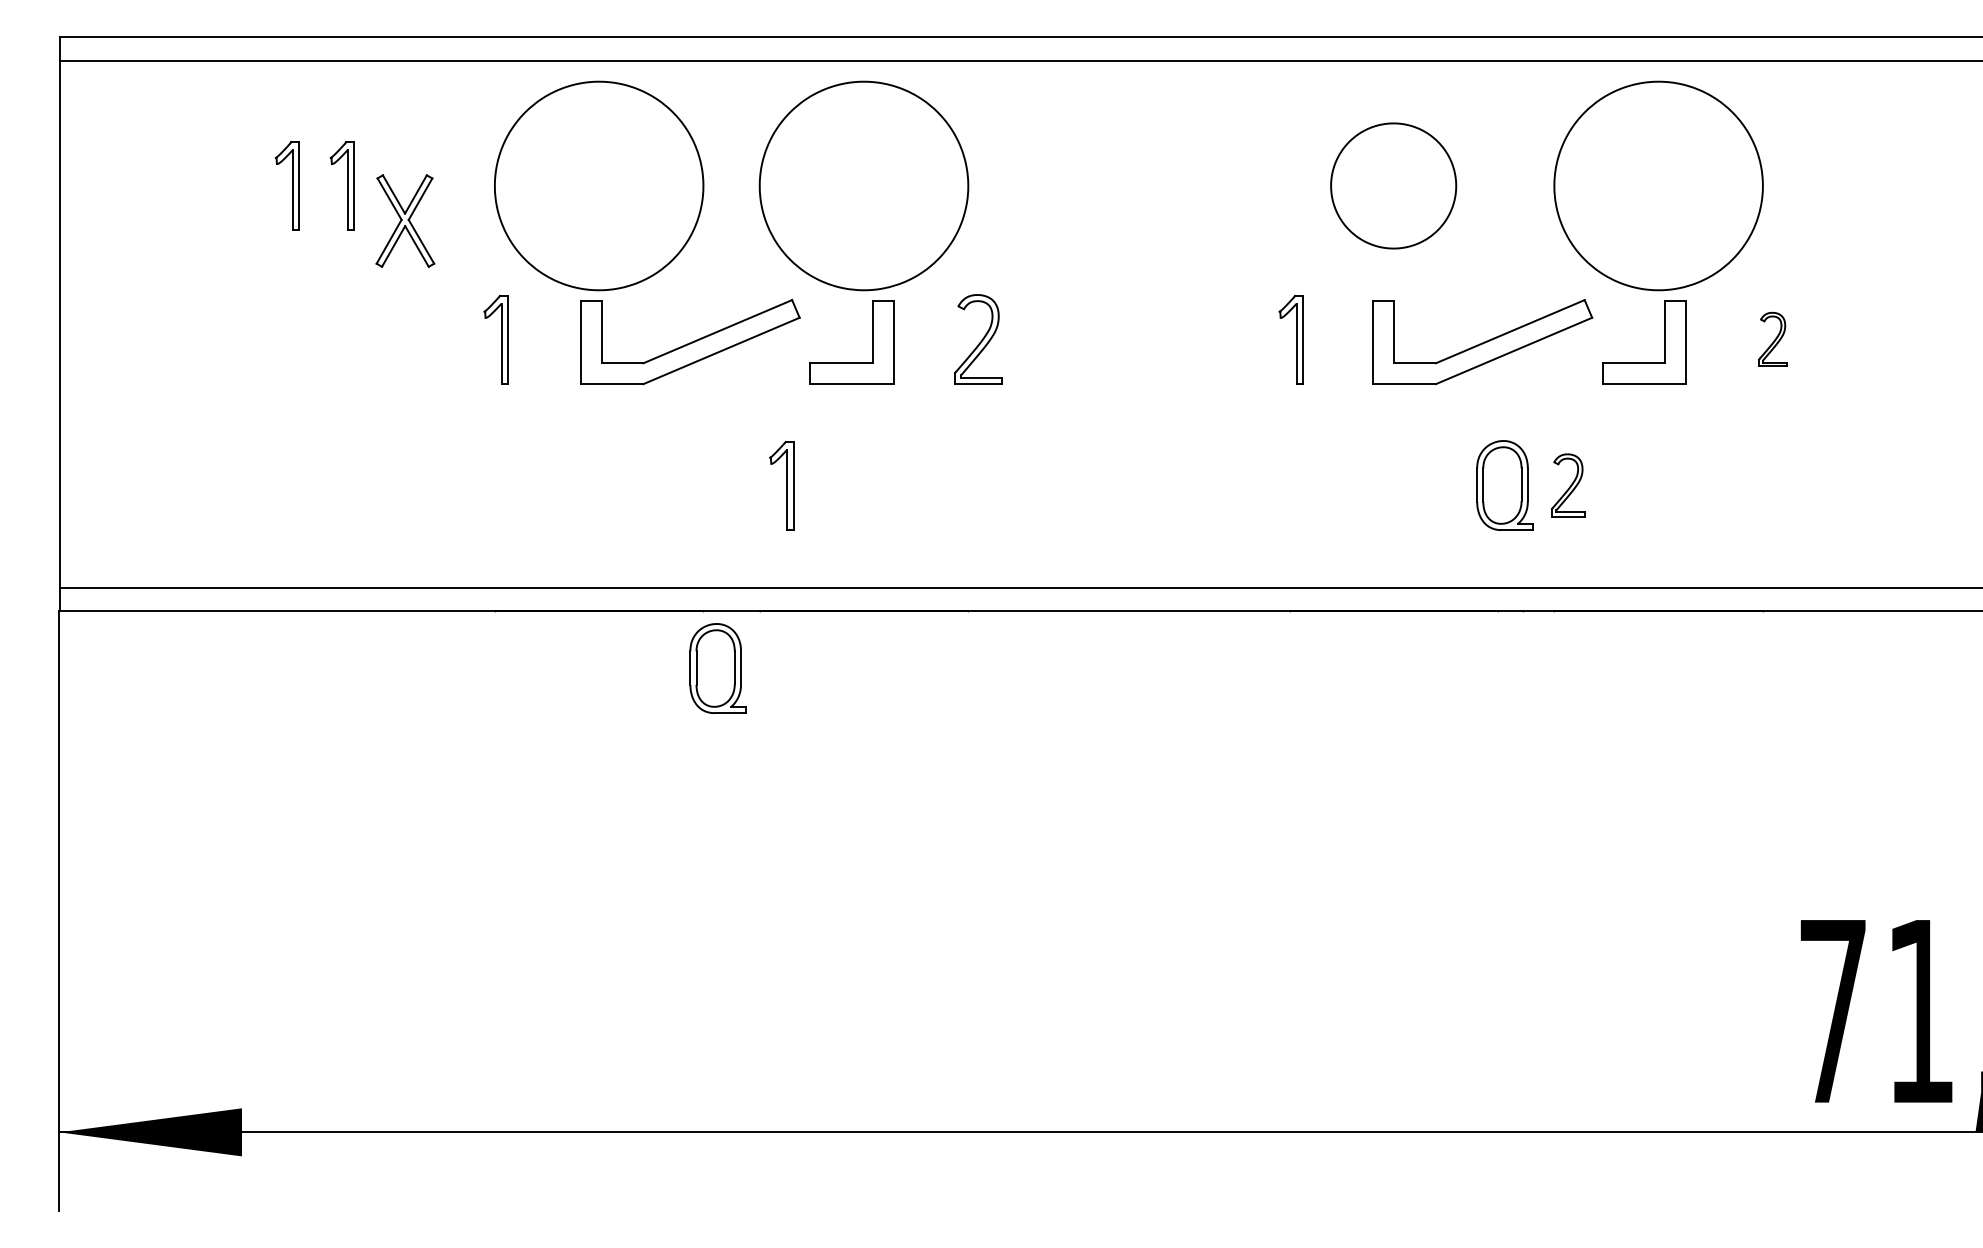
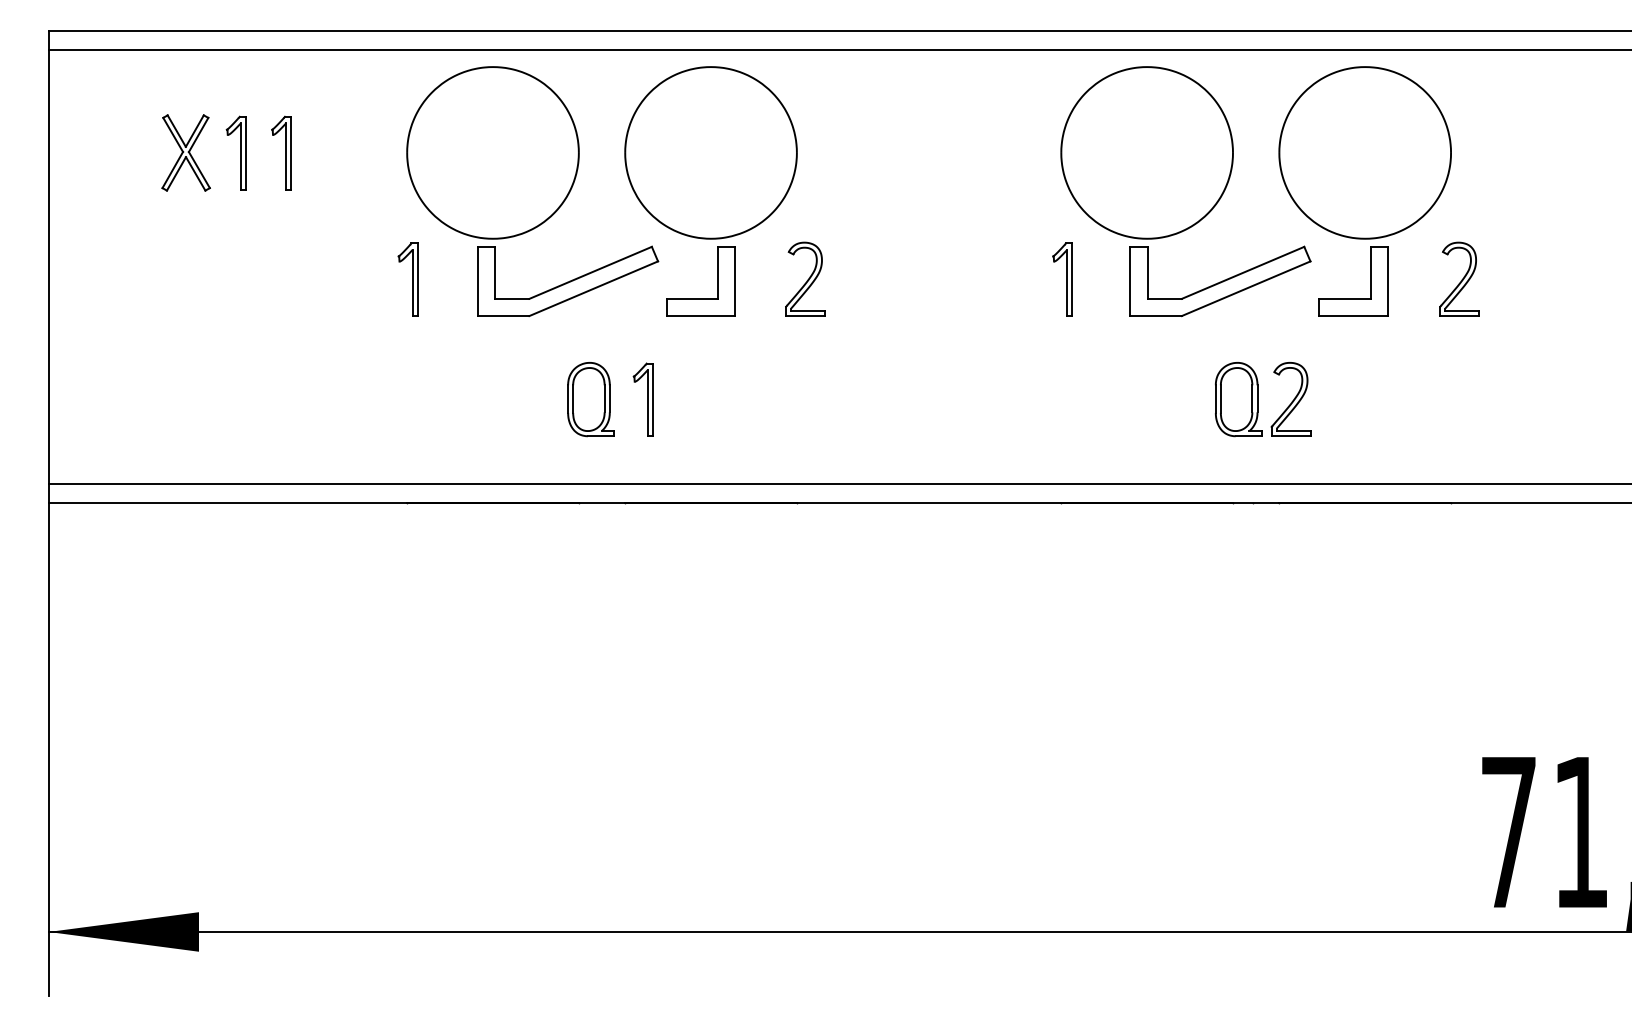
part: (1393, 185) -> (1146, 152), size x1.67
part: (405, 220) -> (186, 152), moved
part: (1772, 339) -> (1458, 279), size x1.67
part: (1568, 485) -> (1290, 399), size x1.43
part: (717, 668) -> (590, 399), moved

